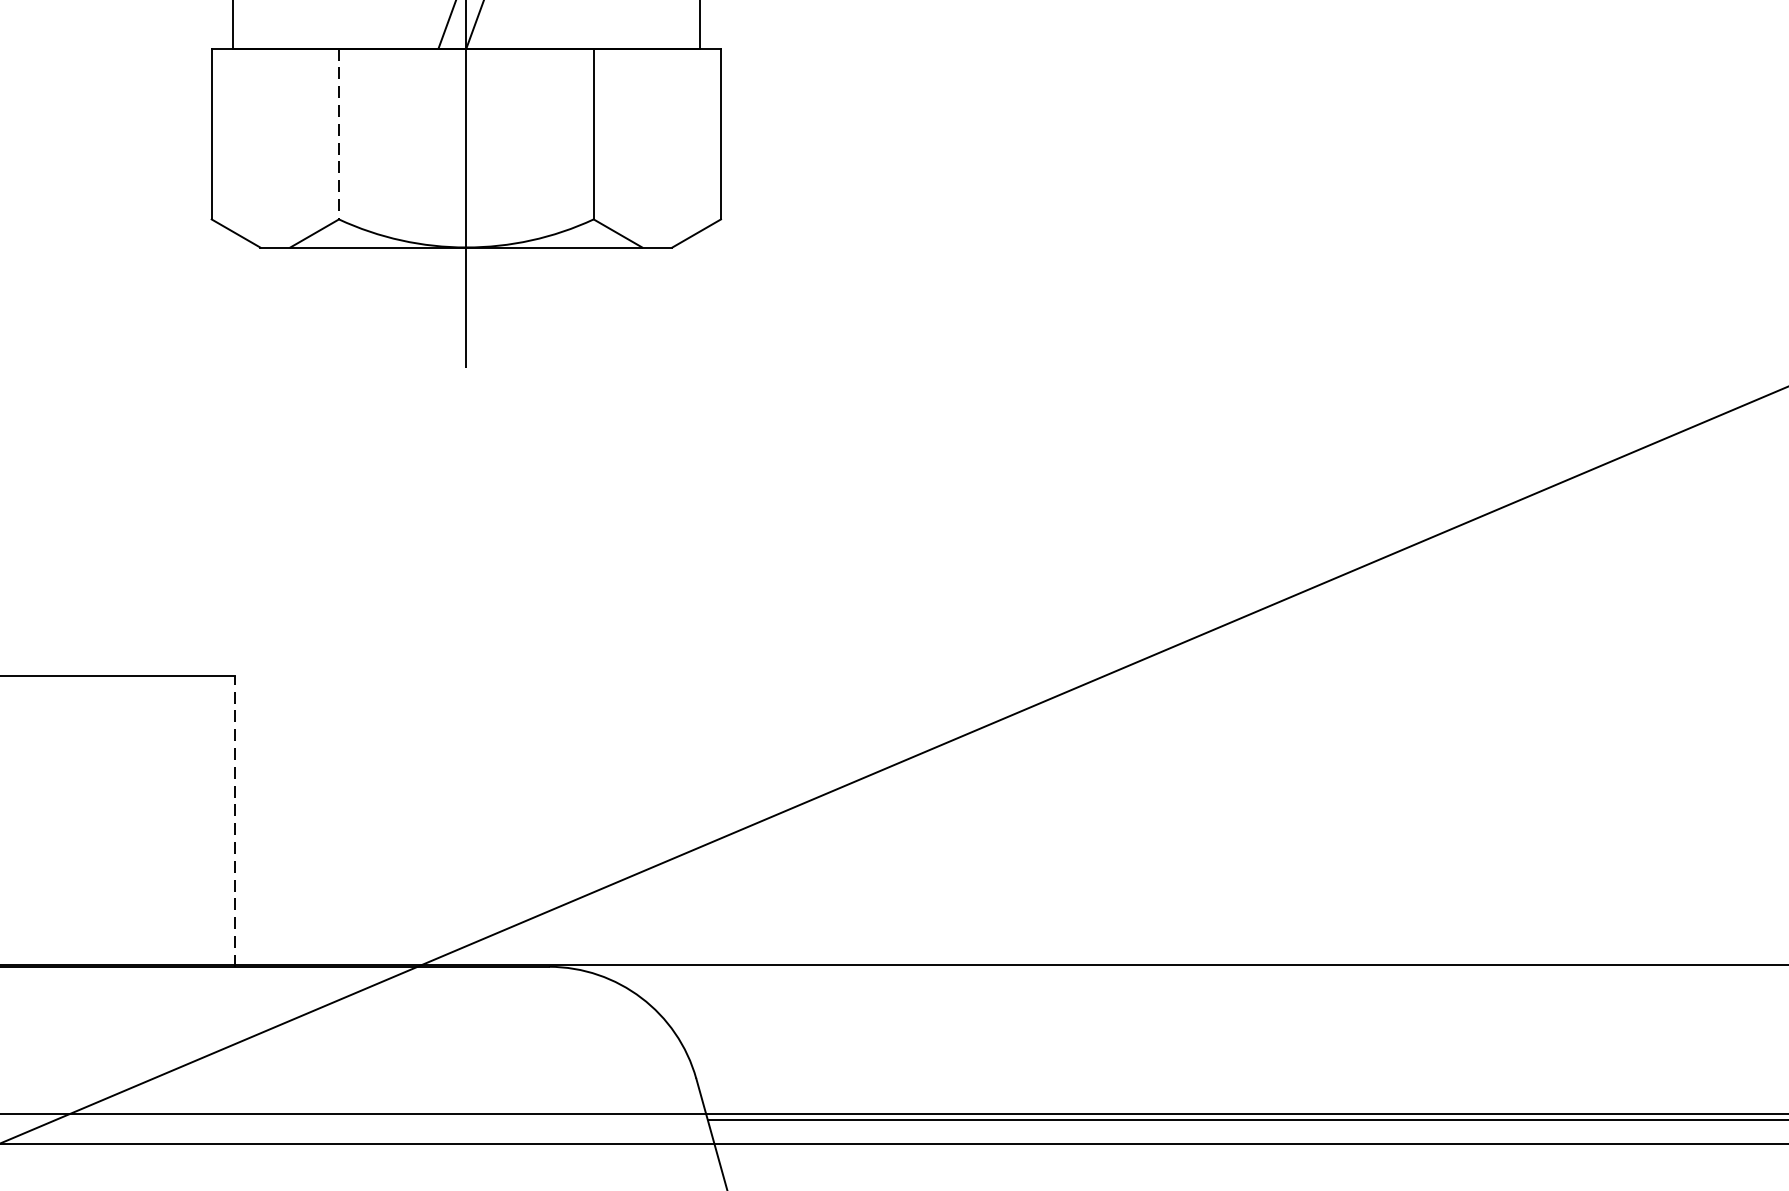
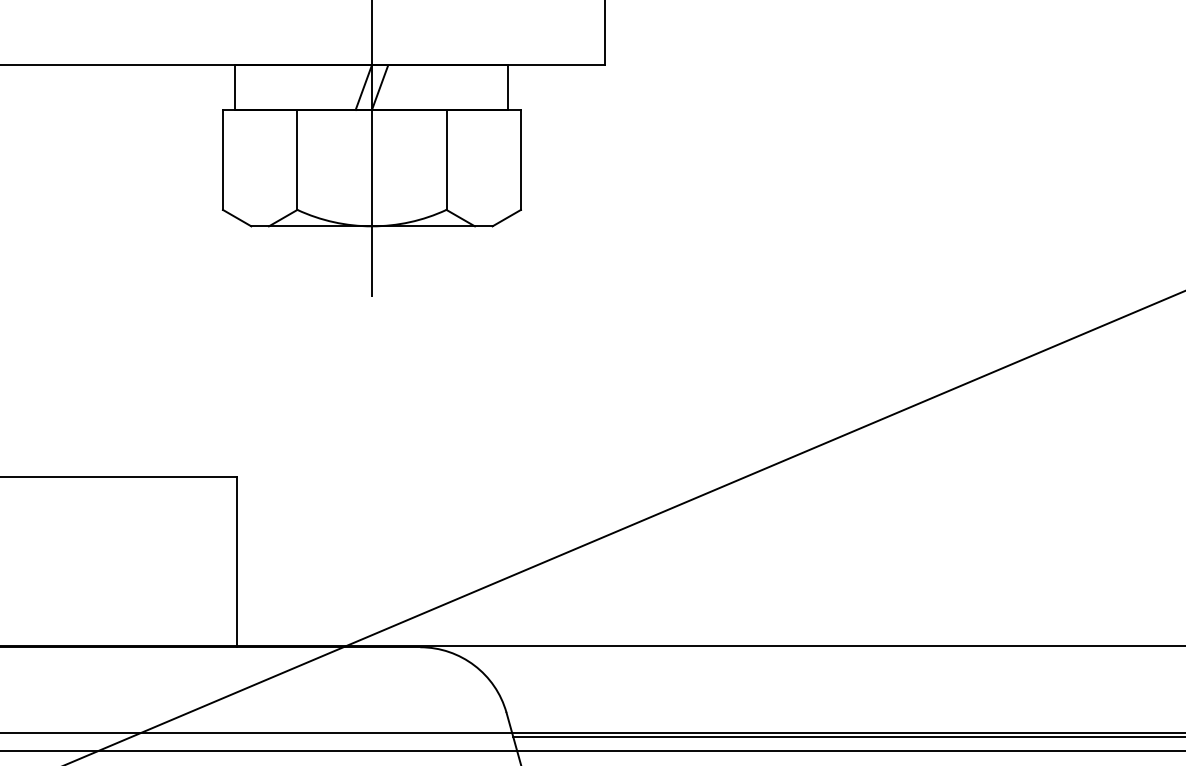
line: (339, 133) -> (297, 159), dashed -> solid
line: (234, 820) -> (236, 561), dashed -> solid

